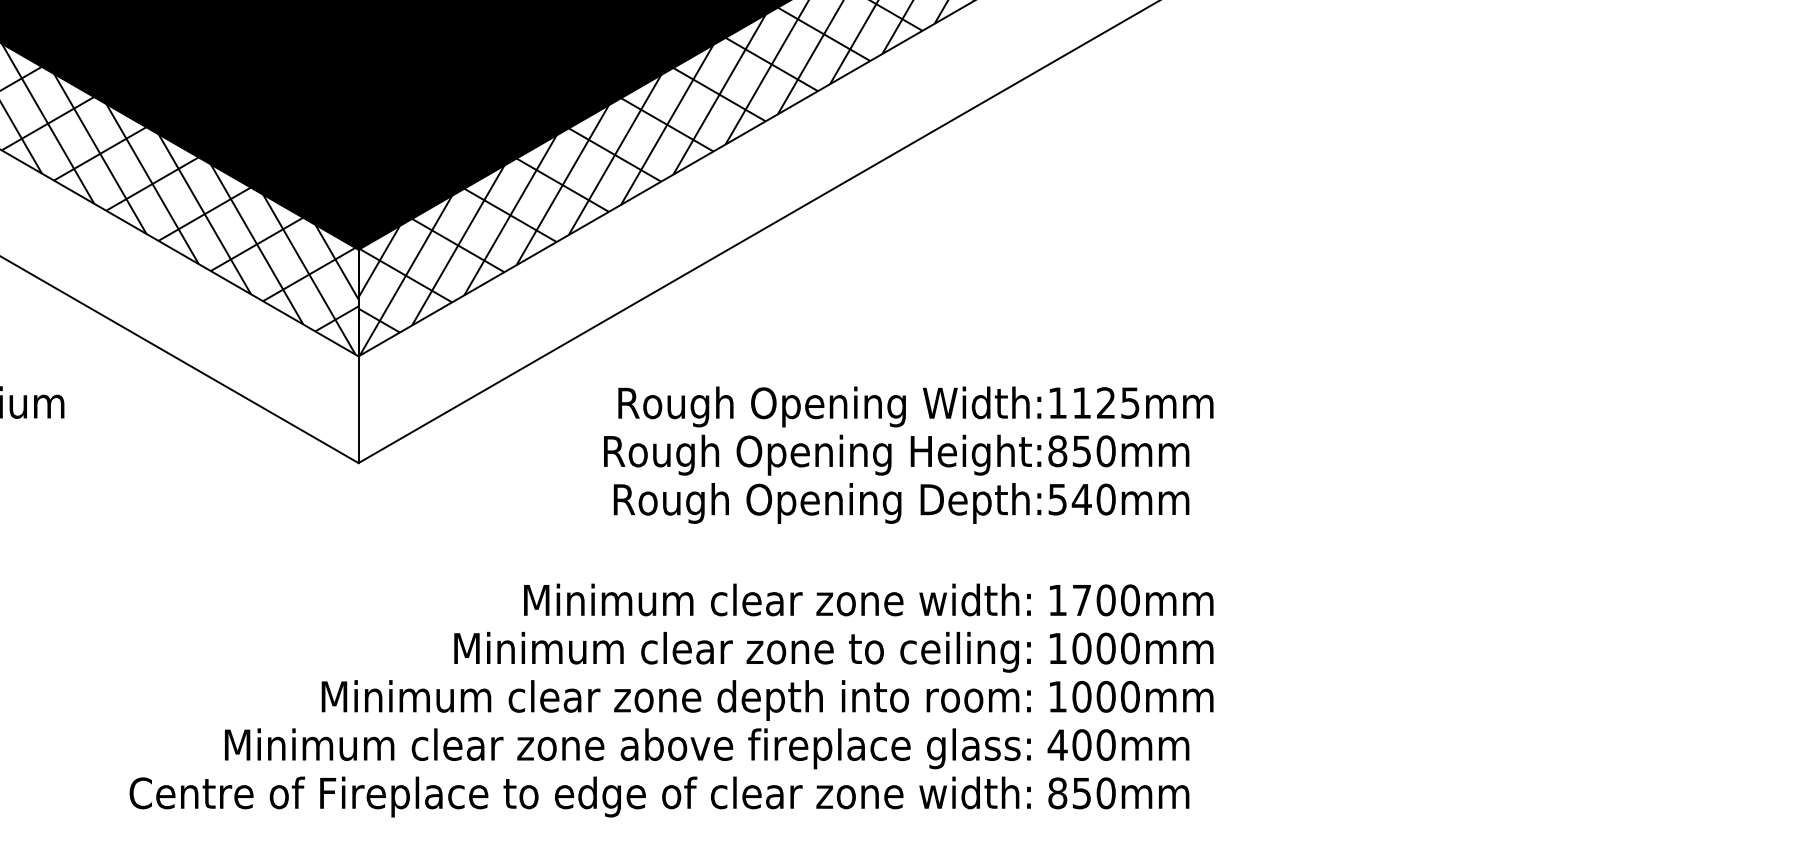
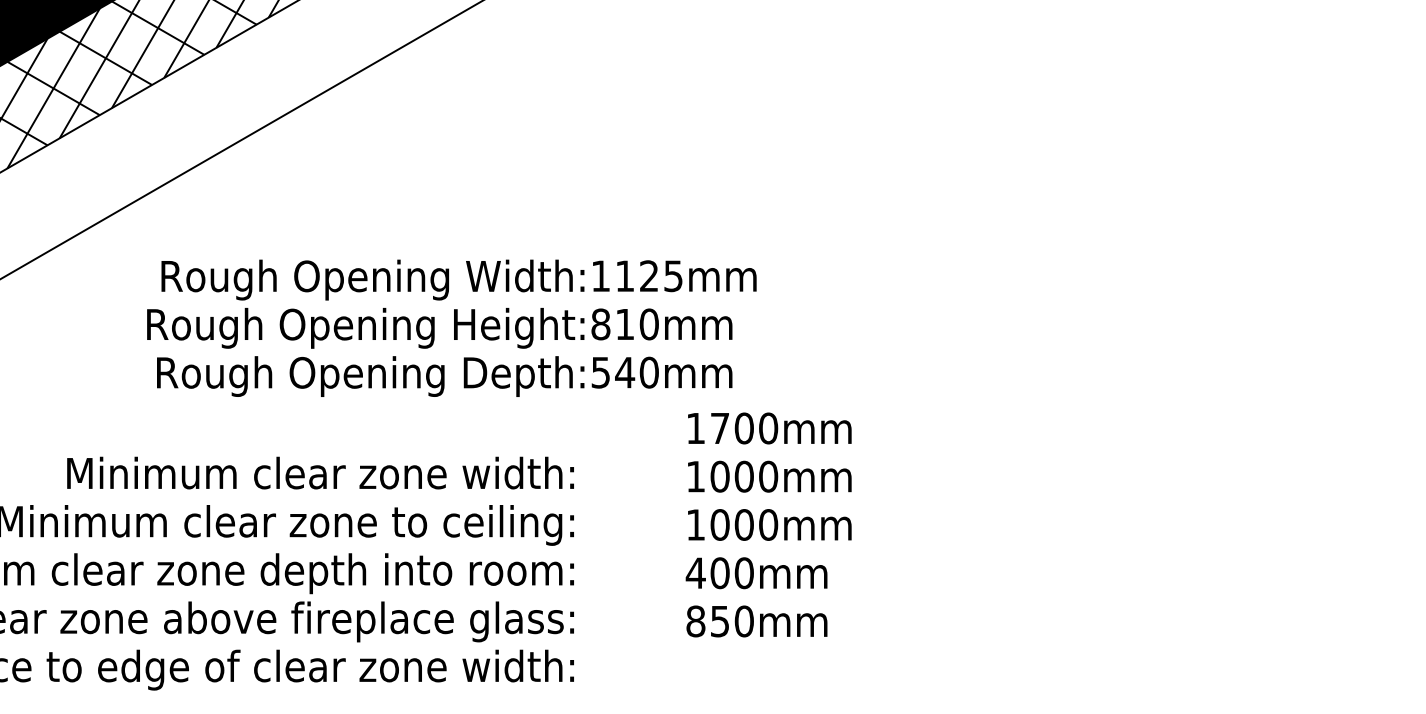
text: (1081, 451) -> (624, 324), 850mm -> 810mm
text: (1130, 696) -> (768, 524), moved

